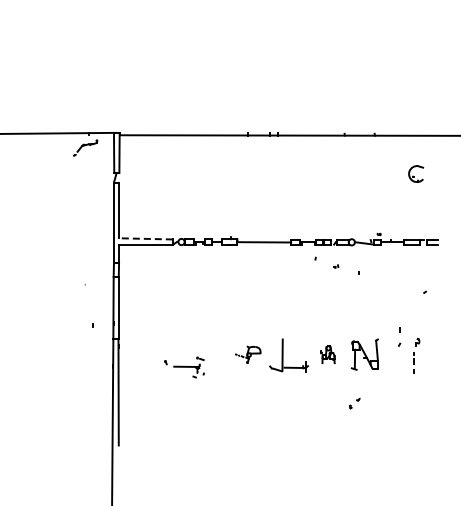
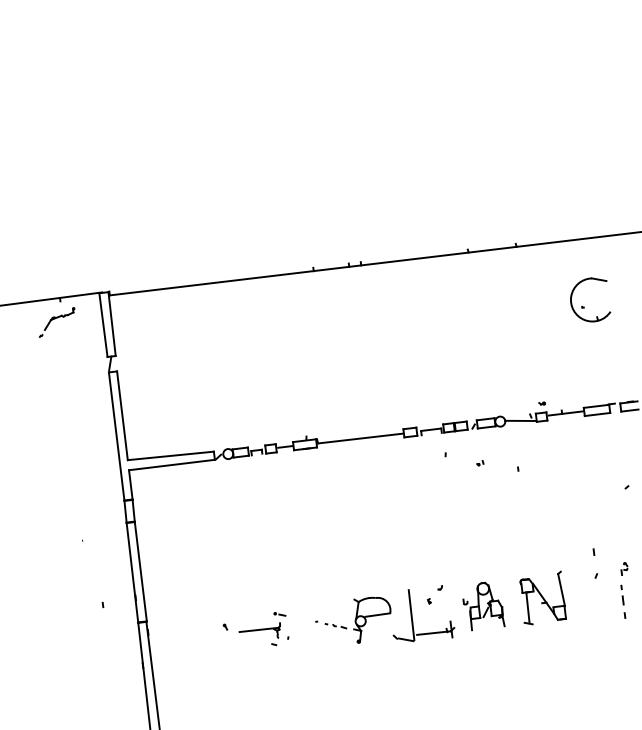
part: (415, 173) -> (588, 299), size x1.67
line: (145, 238) -> (170, 455), dashed -> solid
part: (246, 354) -> (353, 621), size x1.67
part: (327, 354) -> (483, 605), size x1.67
part: (184, 367) -> (256, 631), moved
part: (354, 403) -> (434, 595), moved

